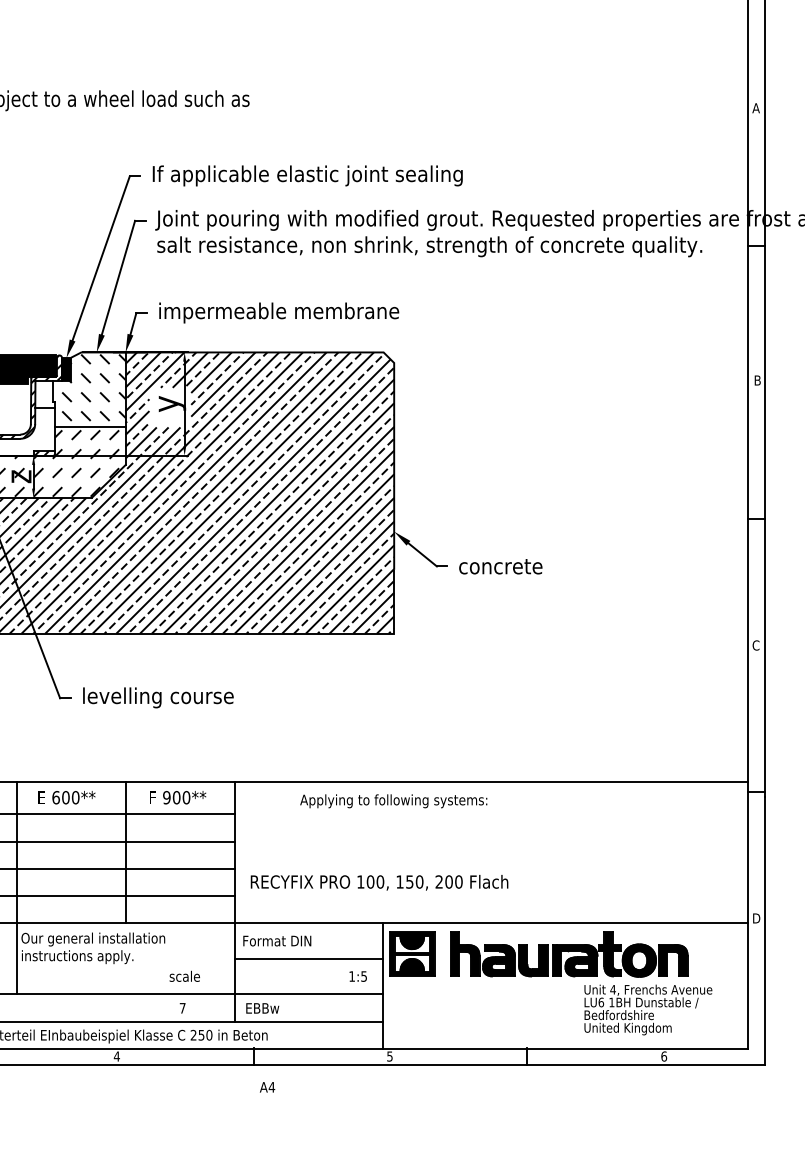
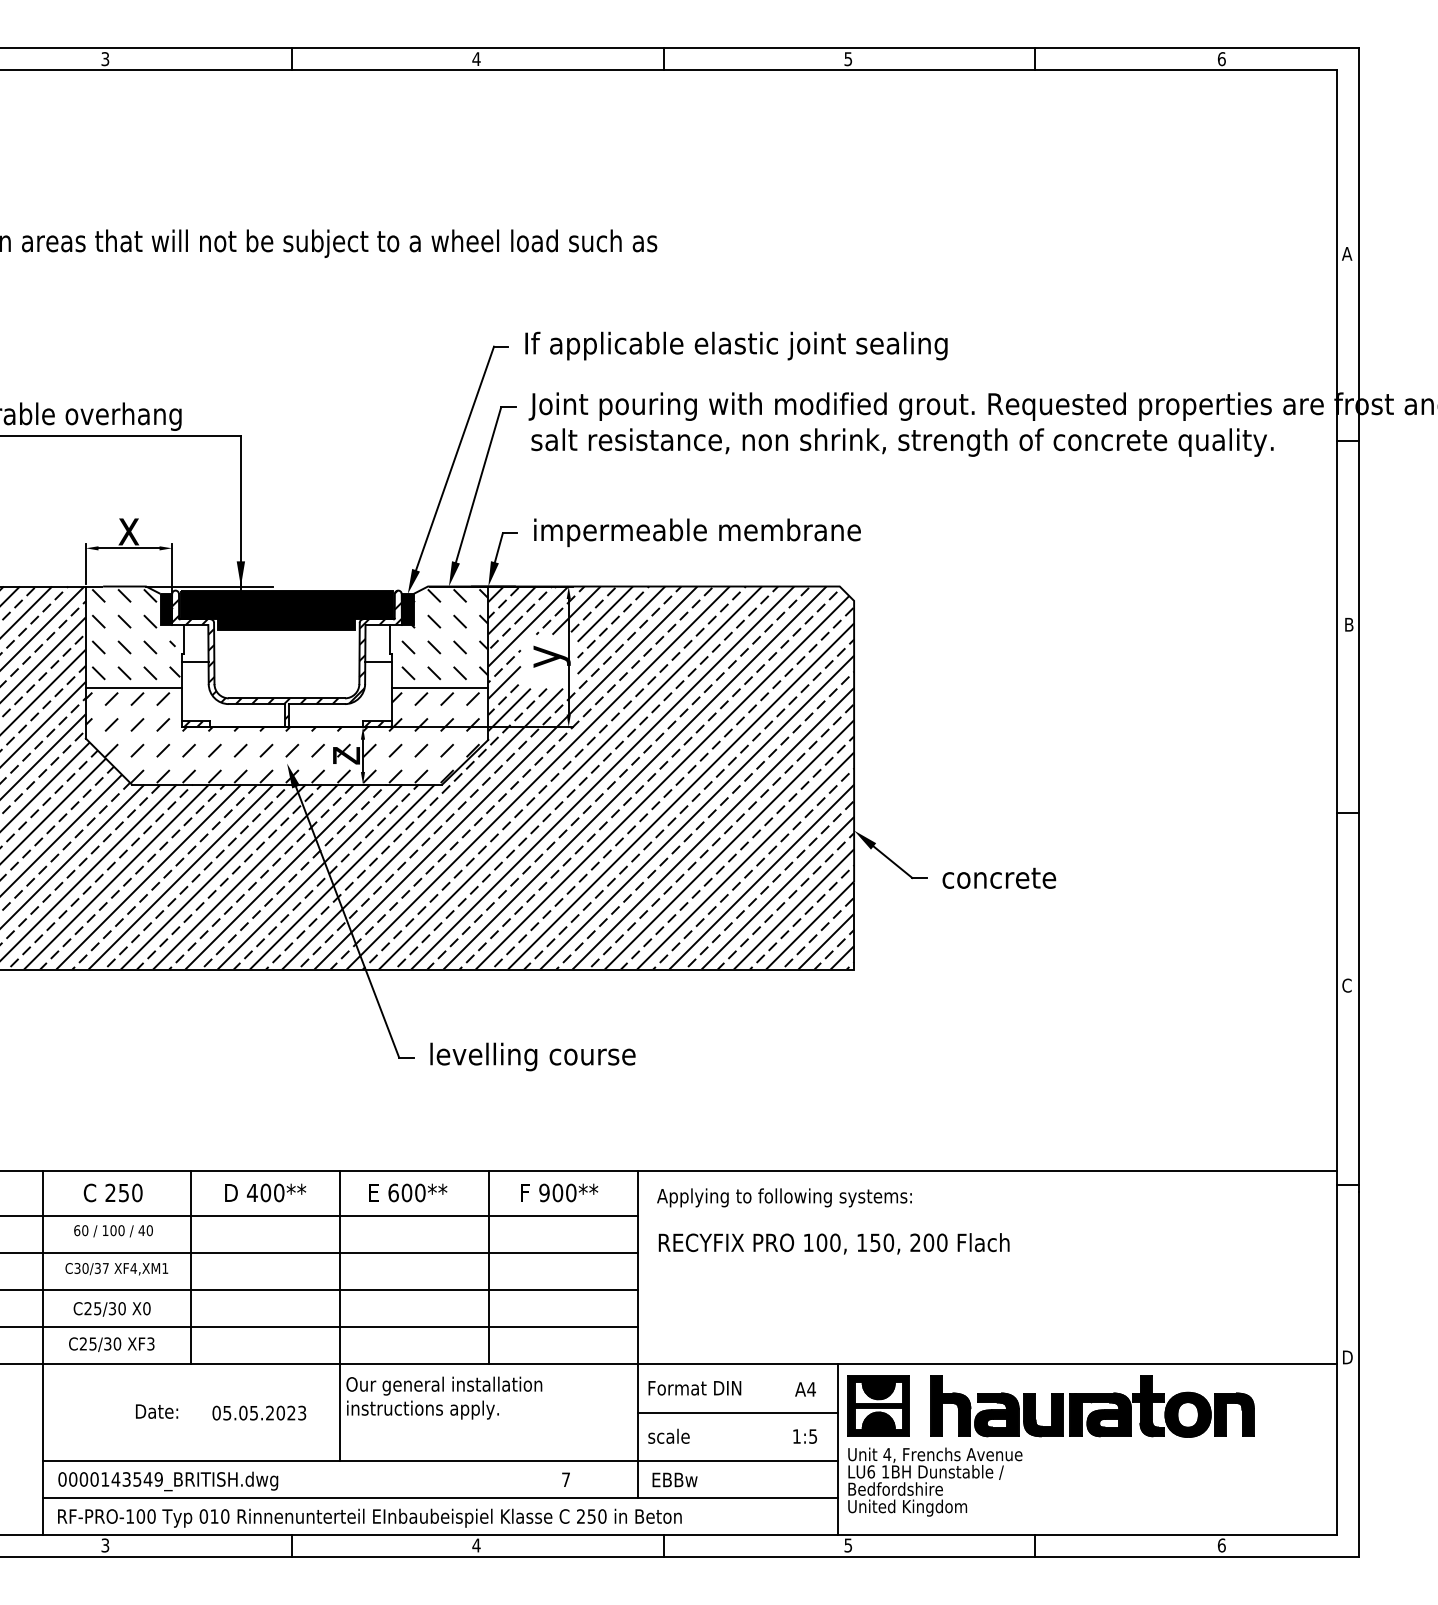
text: (393, 801) -> (784, 1197), moved
text: (379, 882) -> (833, 1243), moved
text: (184, 975) -> (668, 1435), moved
text: (648, 1009) -> (935, 1481), moved
text: (267, 1087) -> (805, 1389), moved

